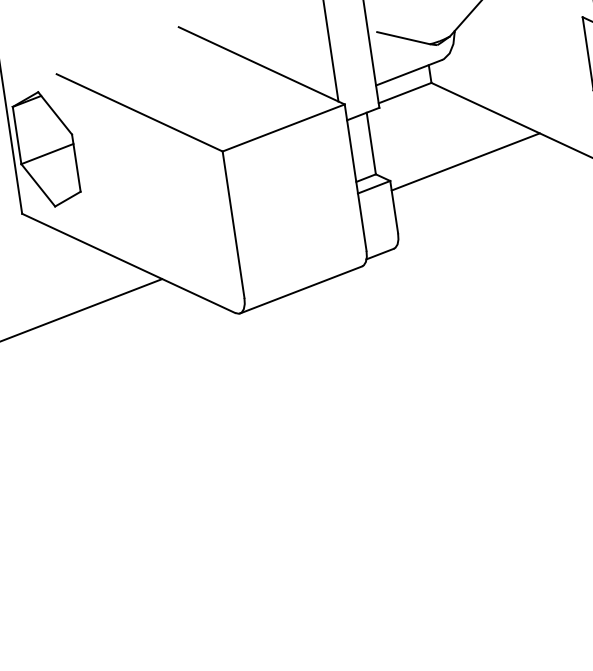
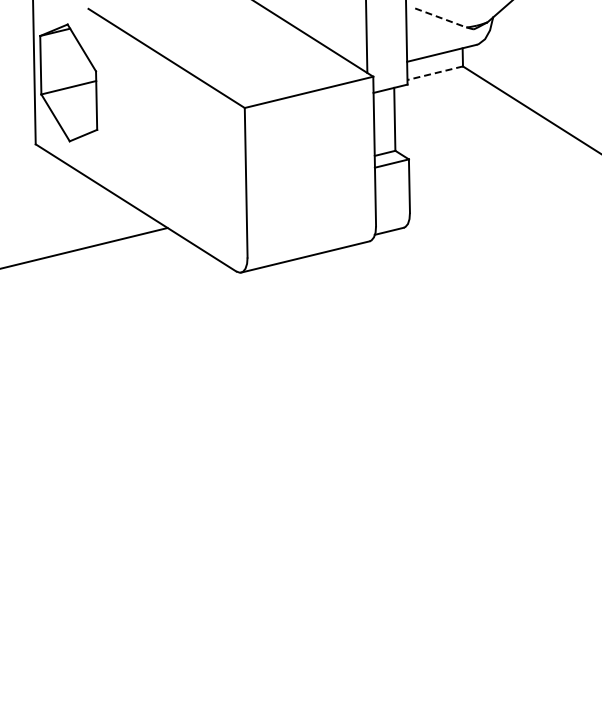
line: (404, 38) -> (441, 18), solid -> dashed
line: (405, 93) -> (435, 73), solid -> dashed
line: (465, 162) -> (486, 150), removed

